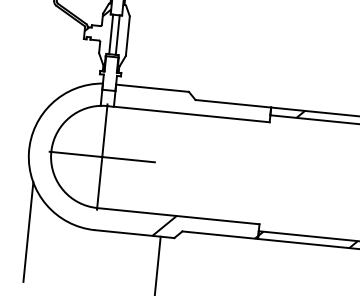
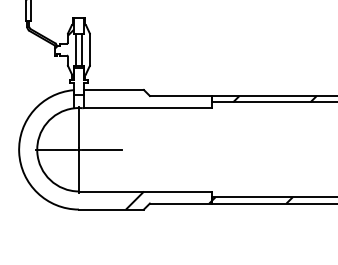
line: (28, 232) -> (25, 216), removed
line: (157, 265) -> (132, 233), removed

